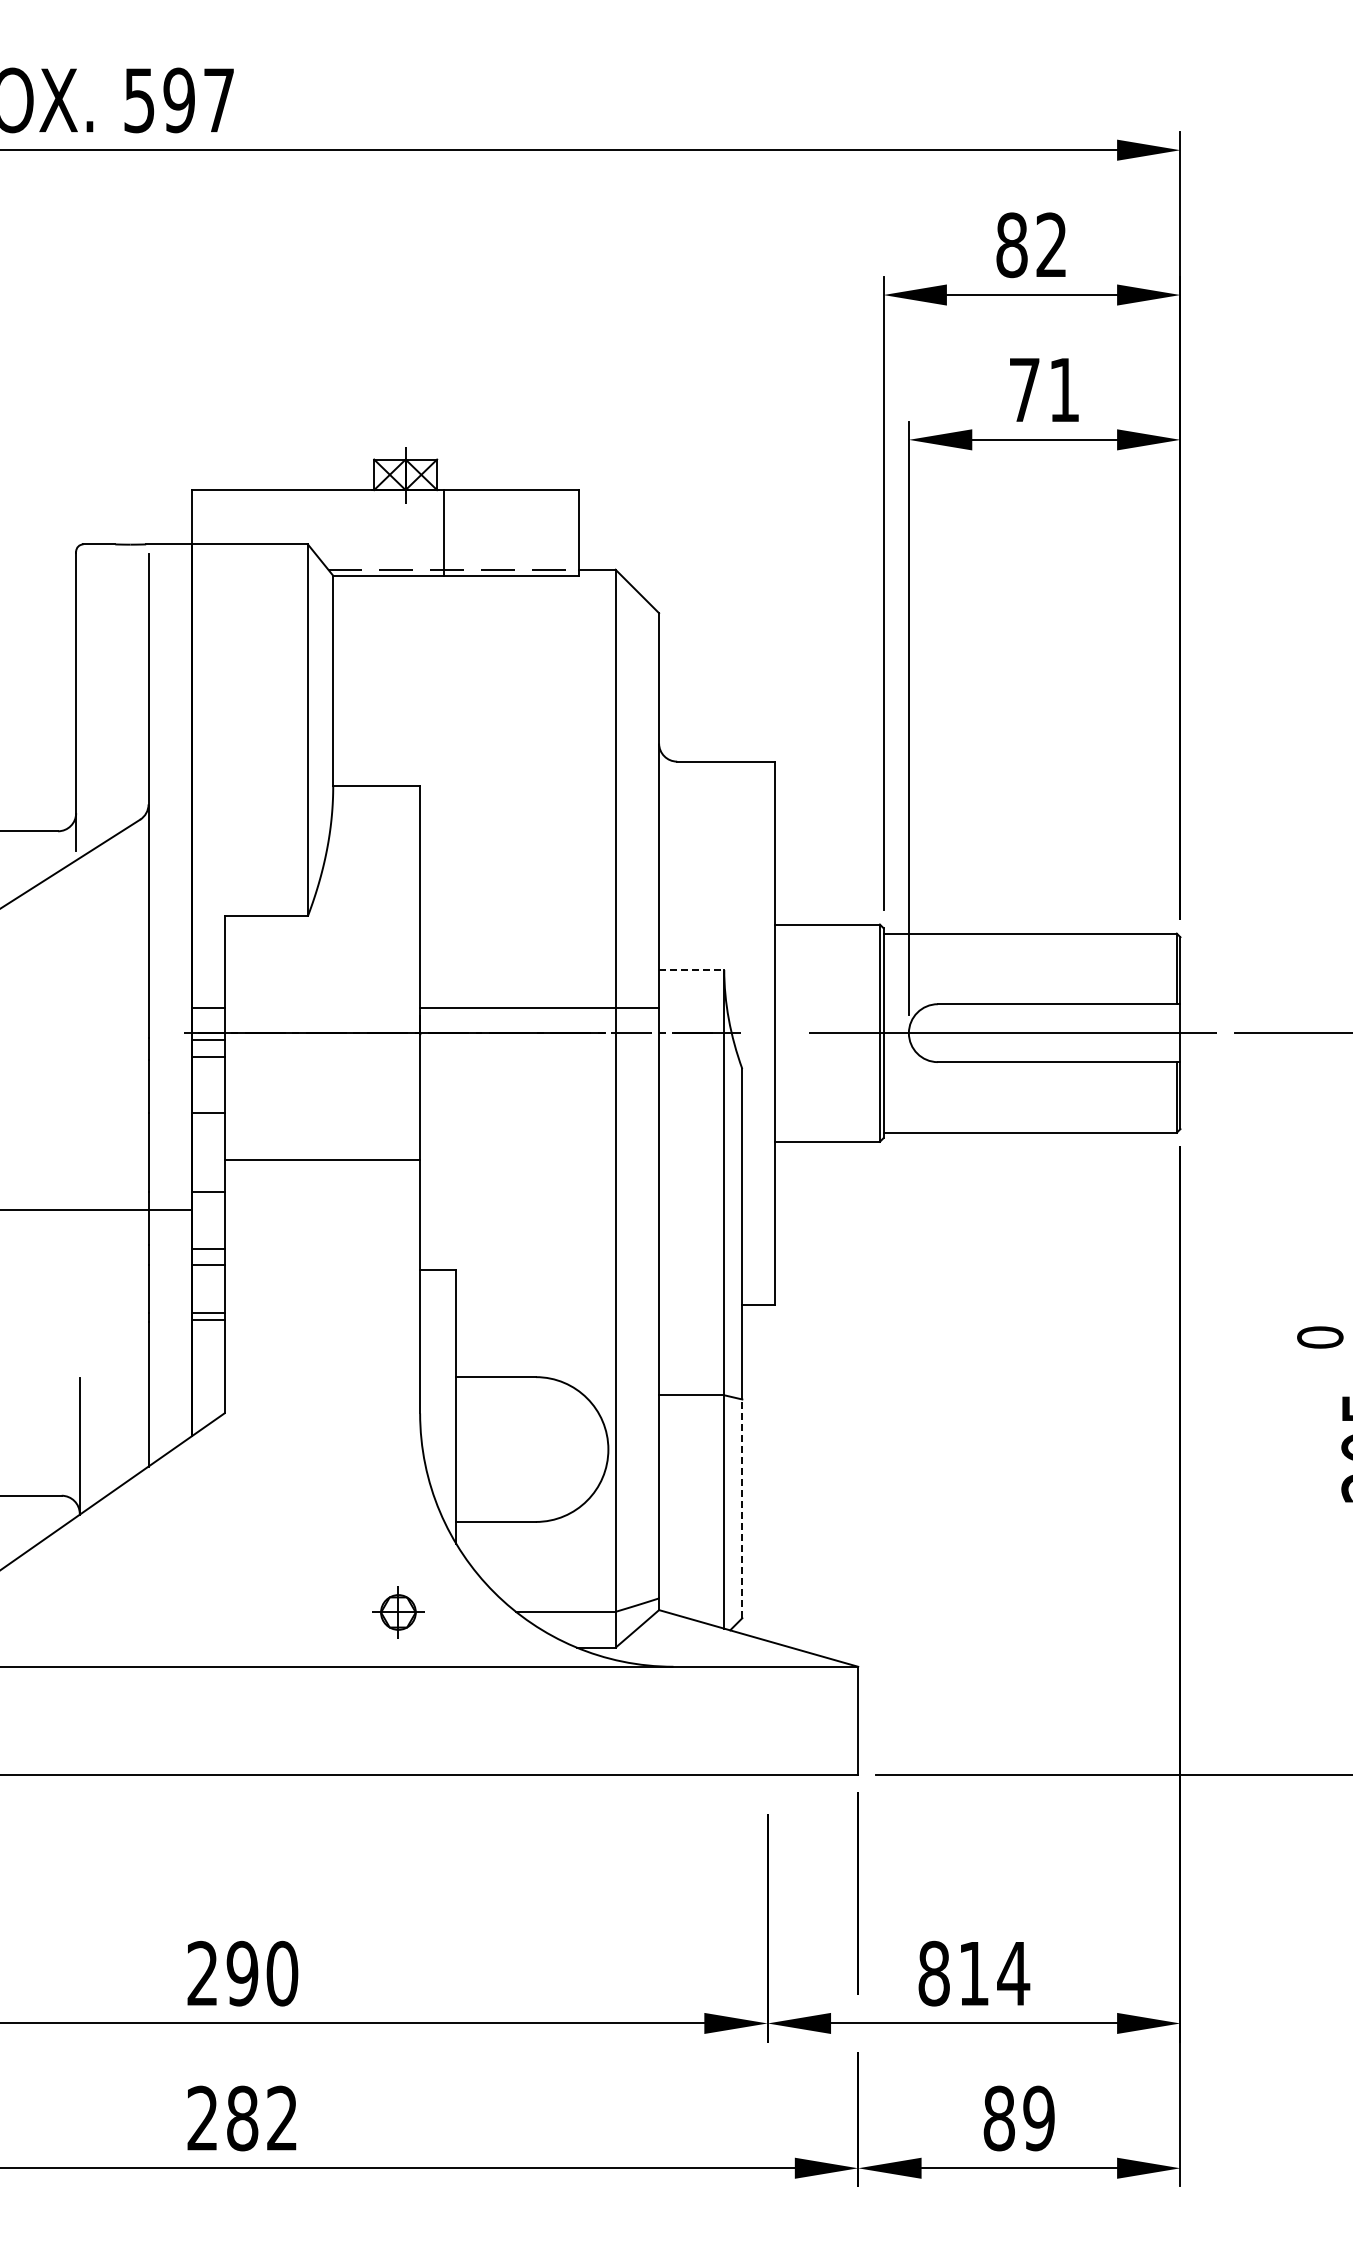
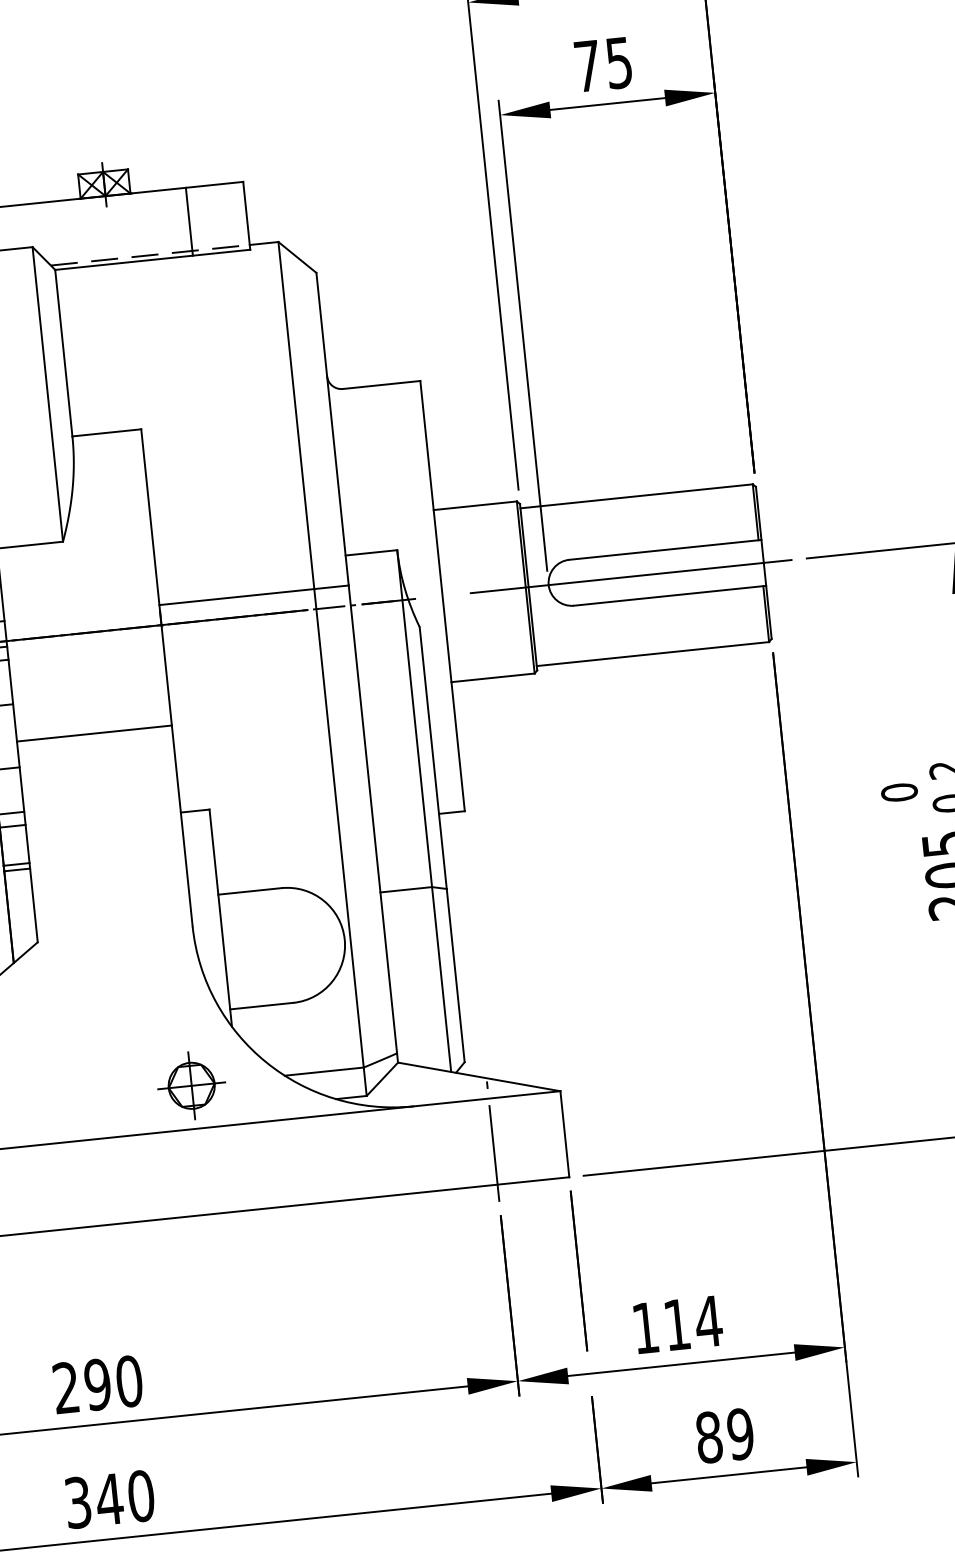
text: (1063, 390) -> (618, 63), 71 -> 75
line: (444, 532) -> (189, 221), moved
line: (691, 969) -> (371, 552), dashed -> solid
line: (742, 1508) -> (455, 975), dashed -> solid
part: (398, 1612) -> (191, 1085), size x1.67
line: (767, 1721) -> (493, 1141), added
text: (933, 1973) -> (645, 1328), 814 -> 114
text: (242, 2118) -> (109, 1499), 282 -> 340

